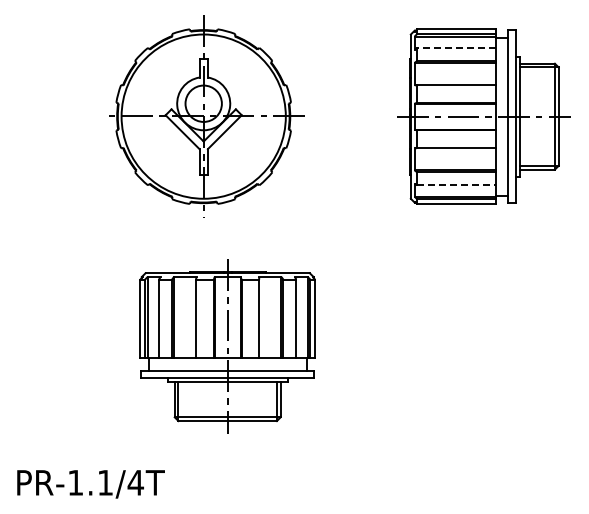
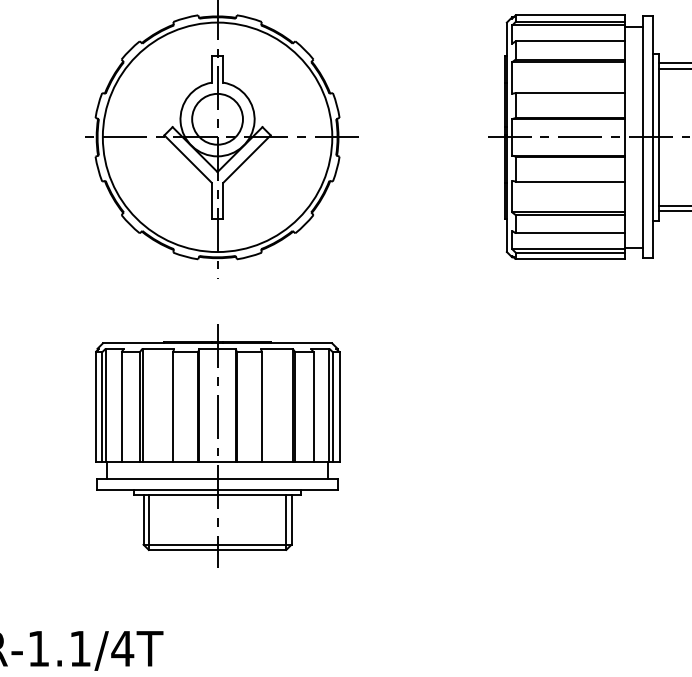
line: (455, 47) -> (569, 40), dashed -> solid
line: (456, 185) -> (570, 233), dashed -> solid
part: (227, 346) -> (217, 445), moved

